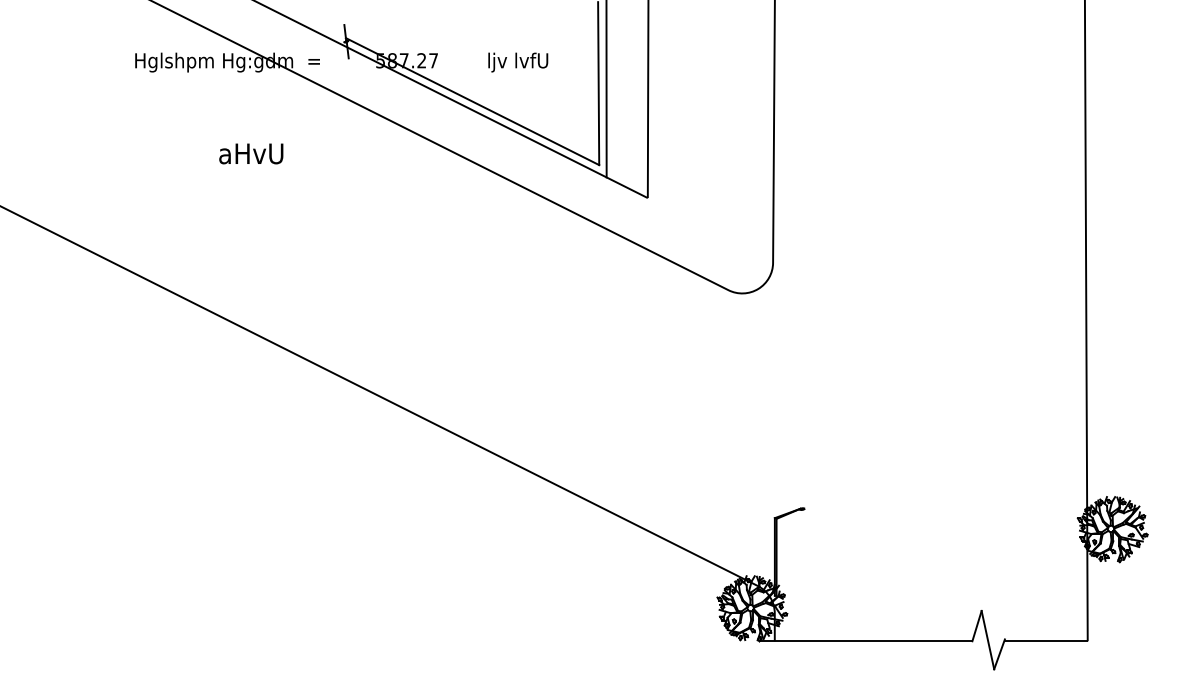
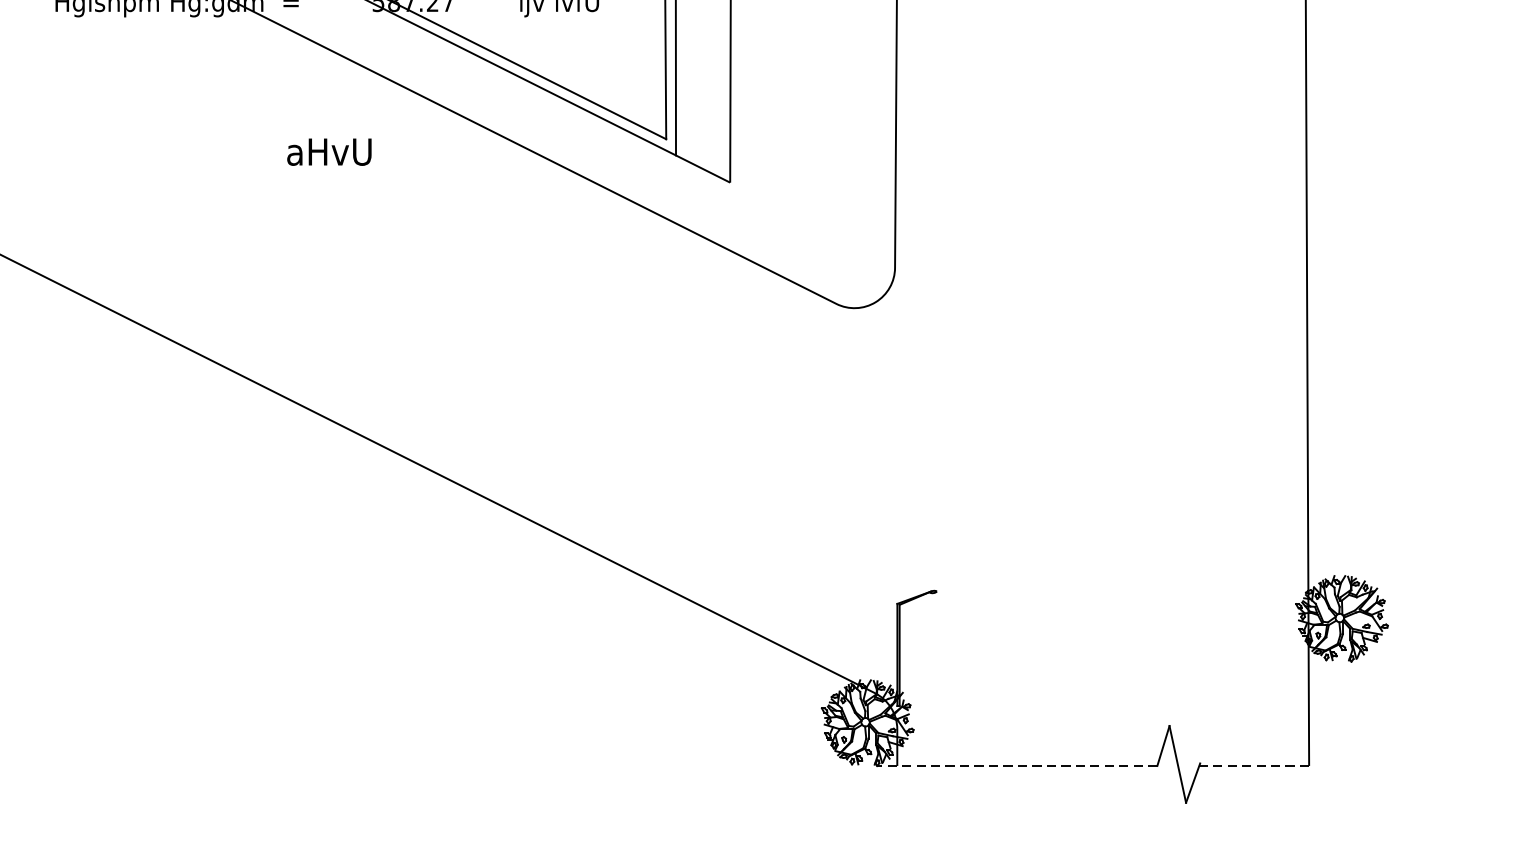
text: (251, 153) -> (329, 151), moved
line: (865, 641) -> (1016, 766), solid -> dashed
line: (1045, 641) -> (1253, 766), solid -> dashed

